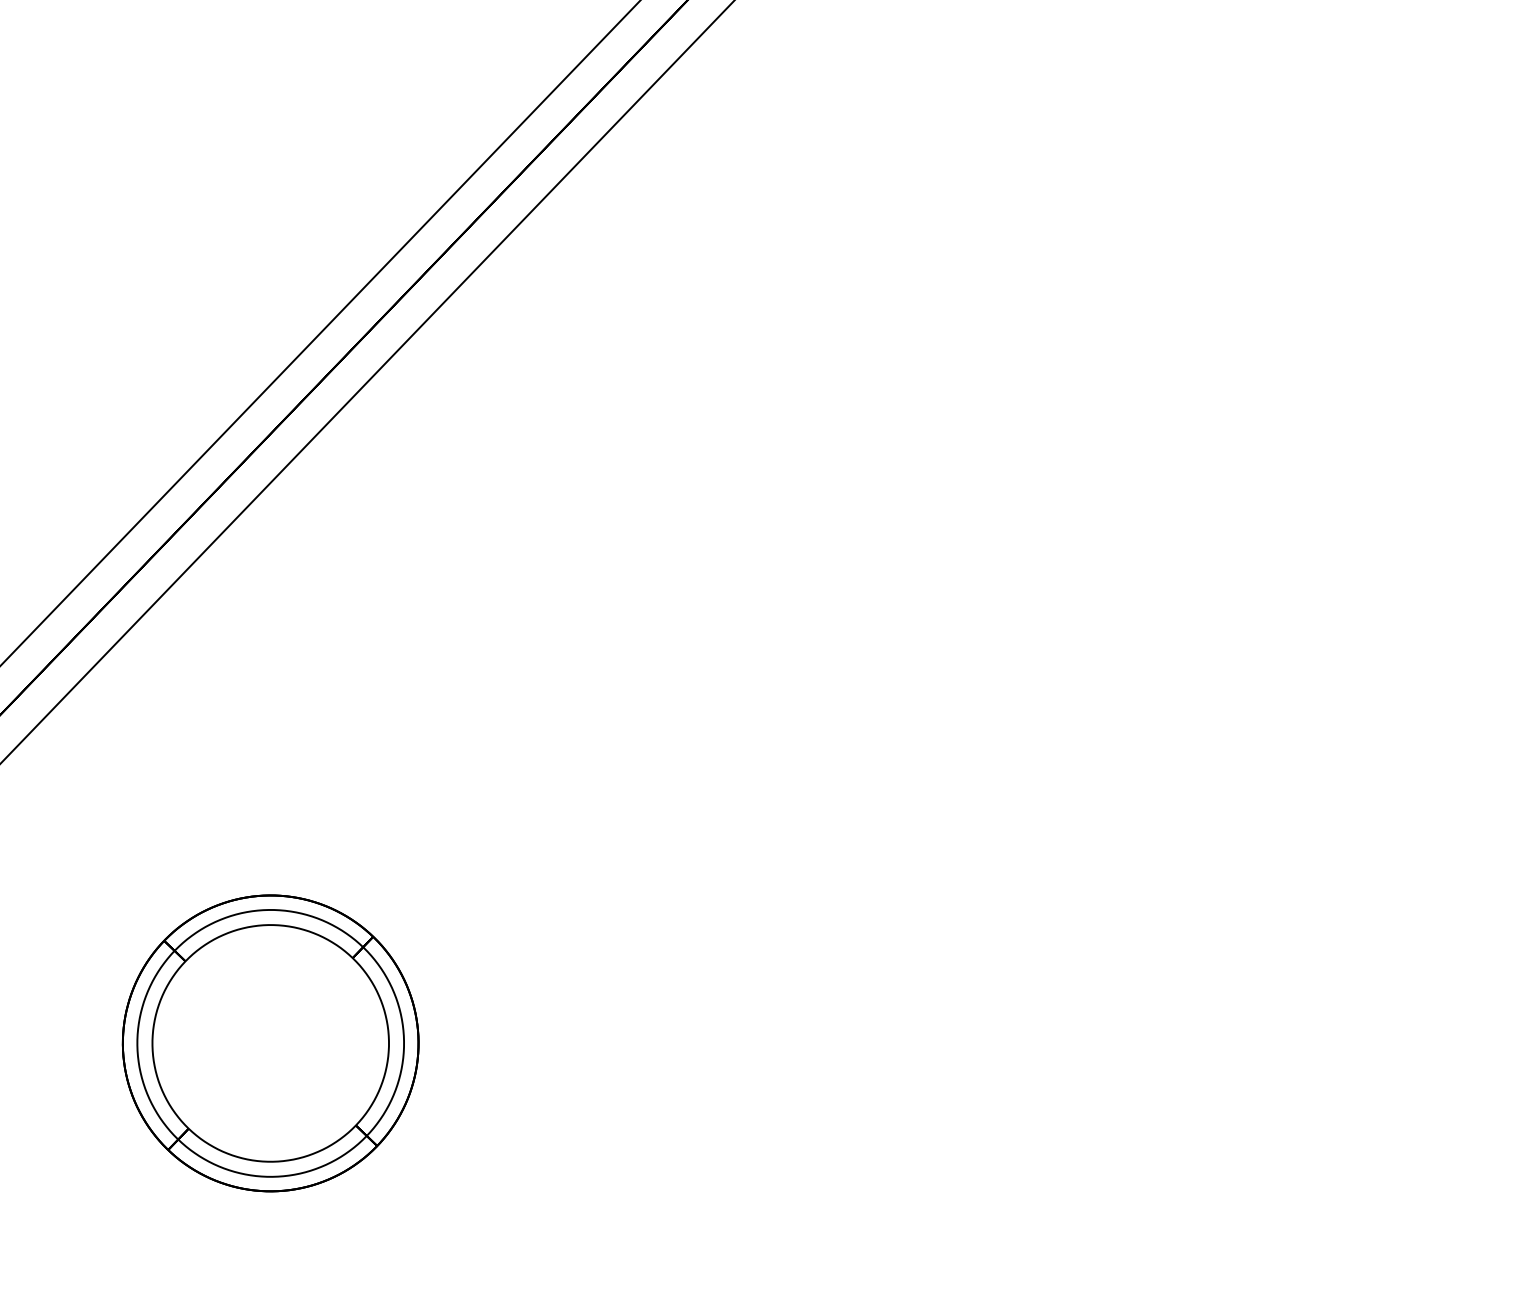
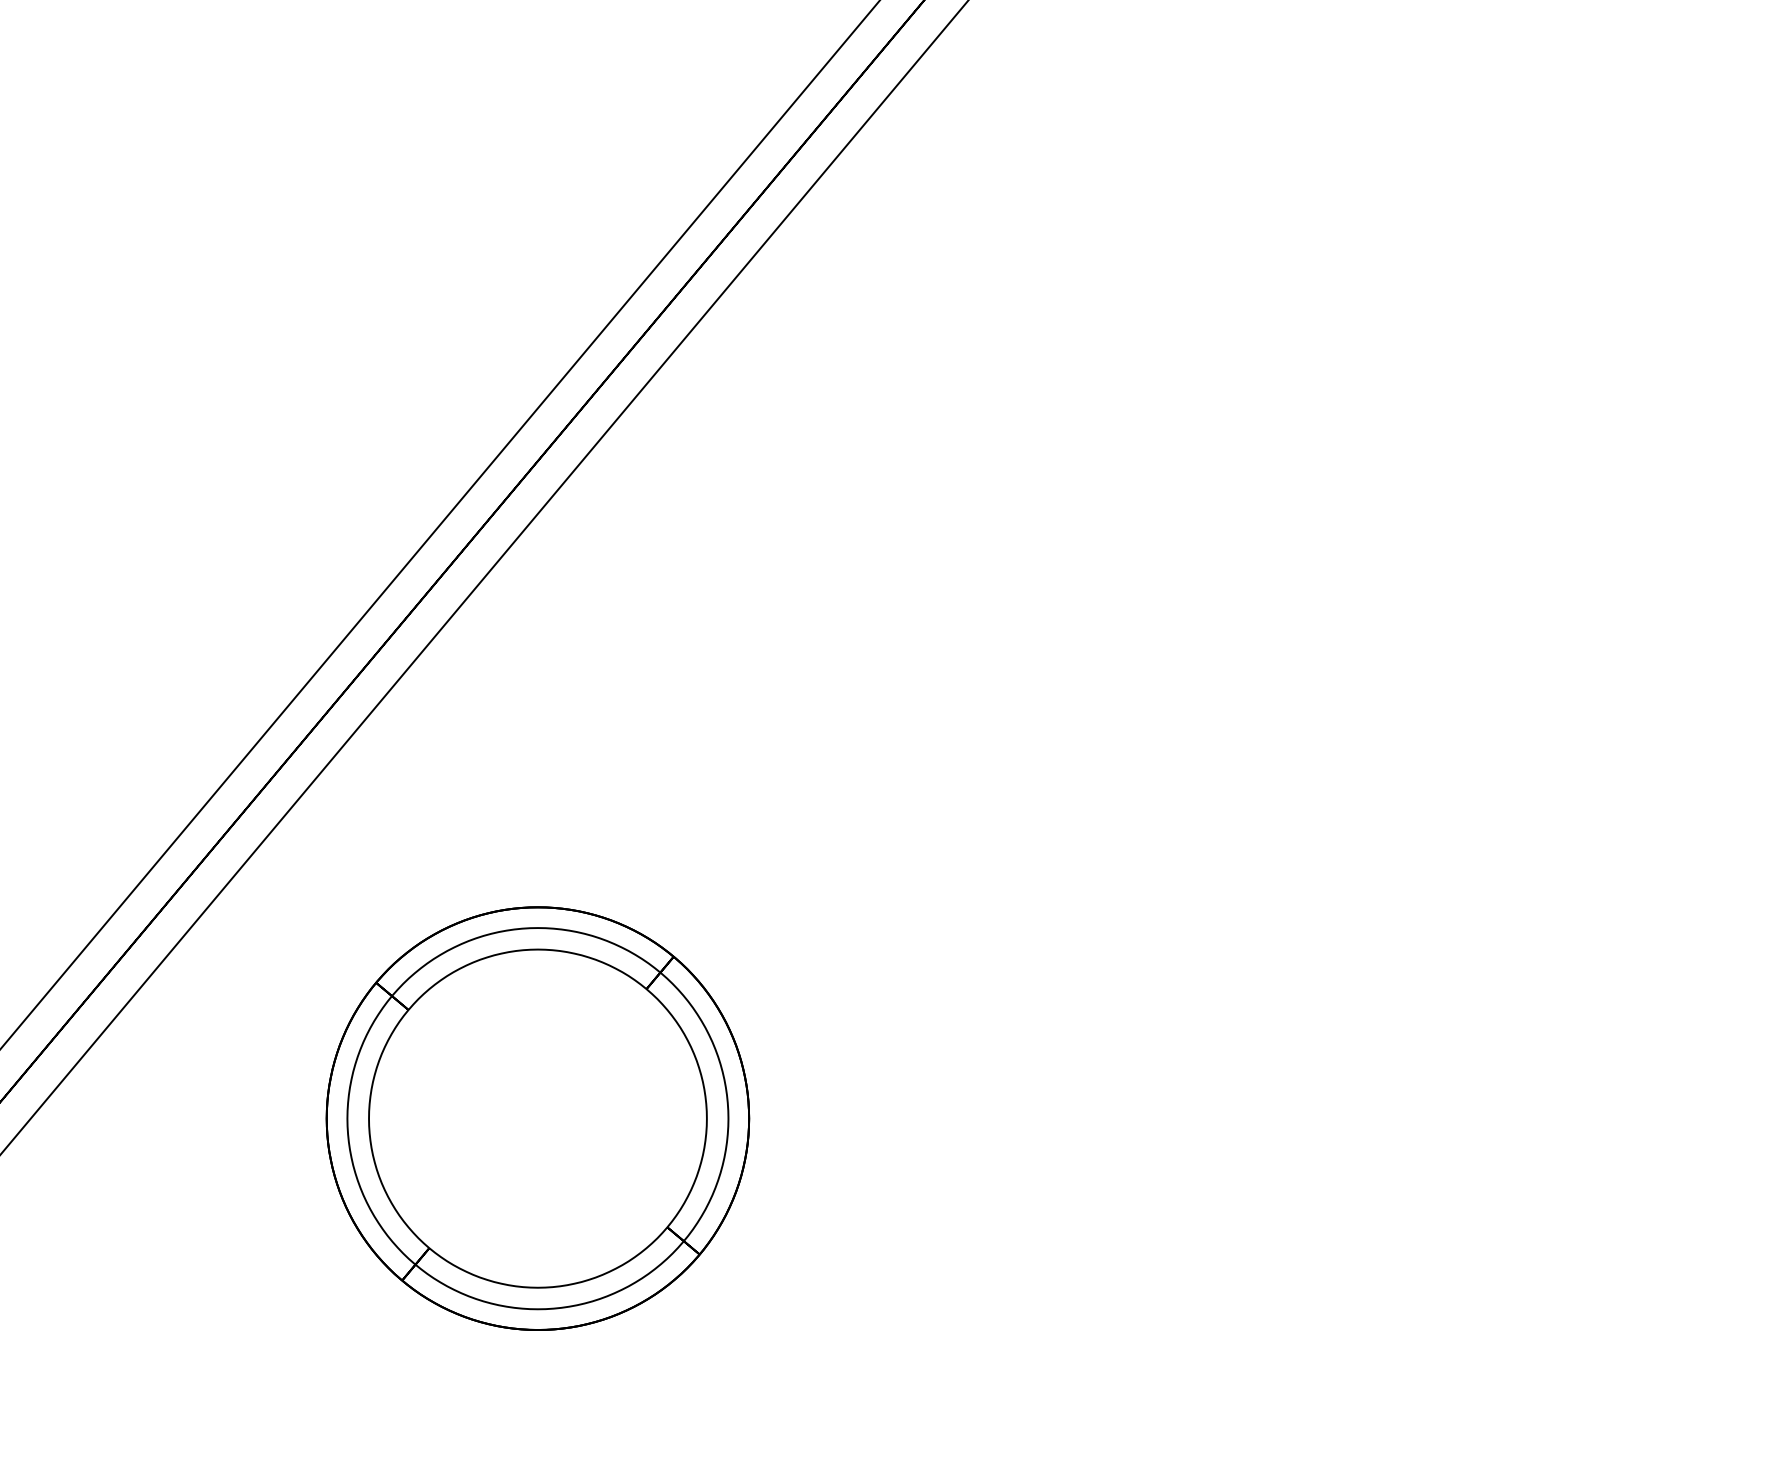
part: (270, 1043) -> (537, 1118), size x1.43

